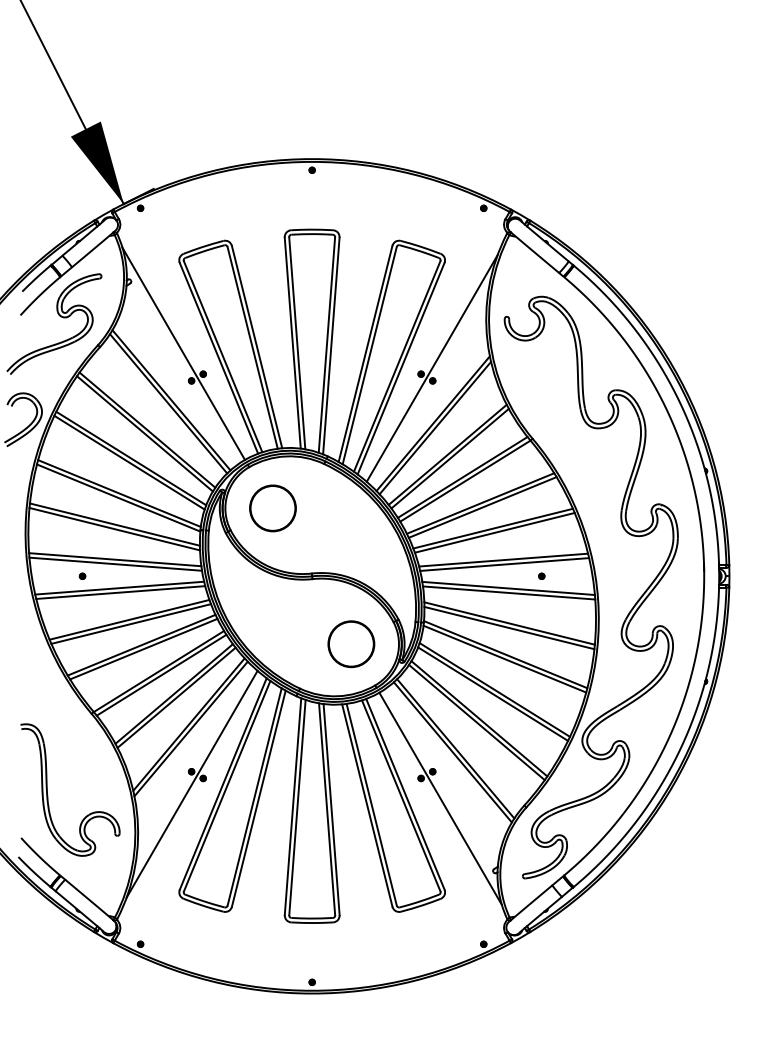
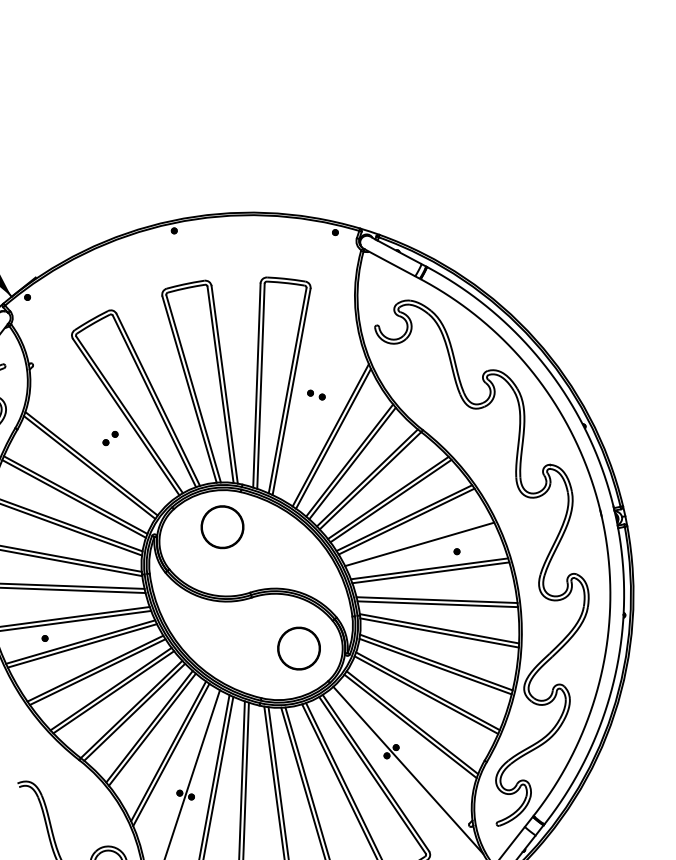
line: (183, 353) -> (93, 419), removed
line: (431, 368) -> (318, 386), removed
part: (272, 508) -> (222, 527), moved
line: (504, 564) -> (421, 548), removed

